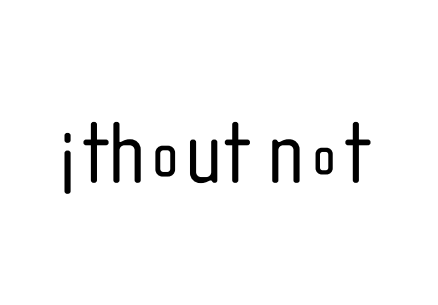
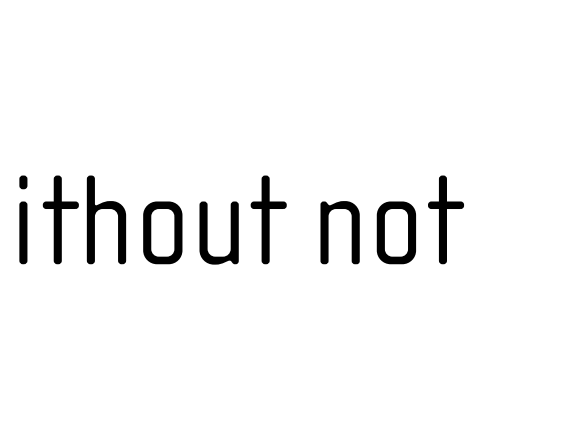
part: (164, 160) -> (161, 231), size x1.43
part: (323, 160) -> (395, 231), size x1.67
part: (67, 163) -> (23, 220), moved

